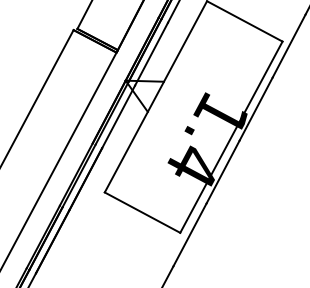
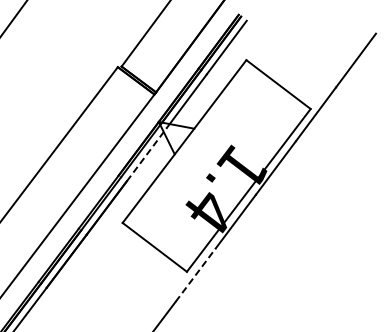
line: (119, 116) -> (147, 154), solid -> dashed
line: (190, 234) -> (196, 274), solid -> dashed

